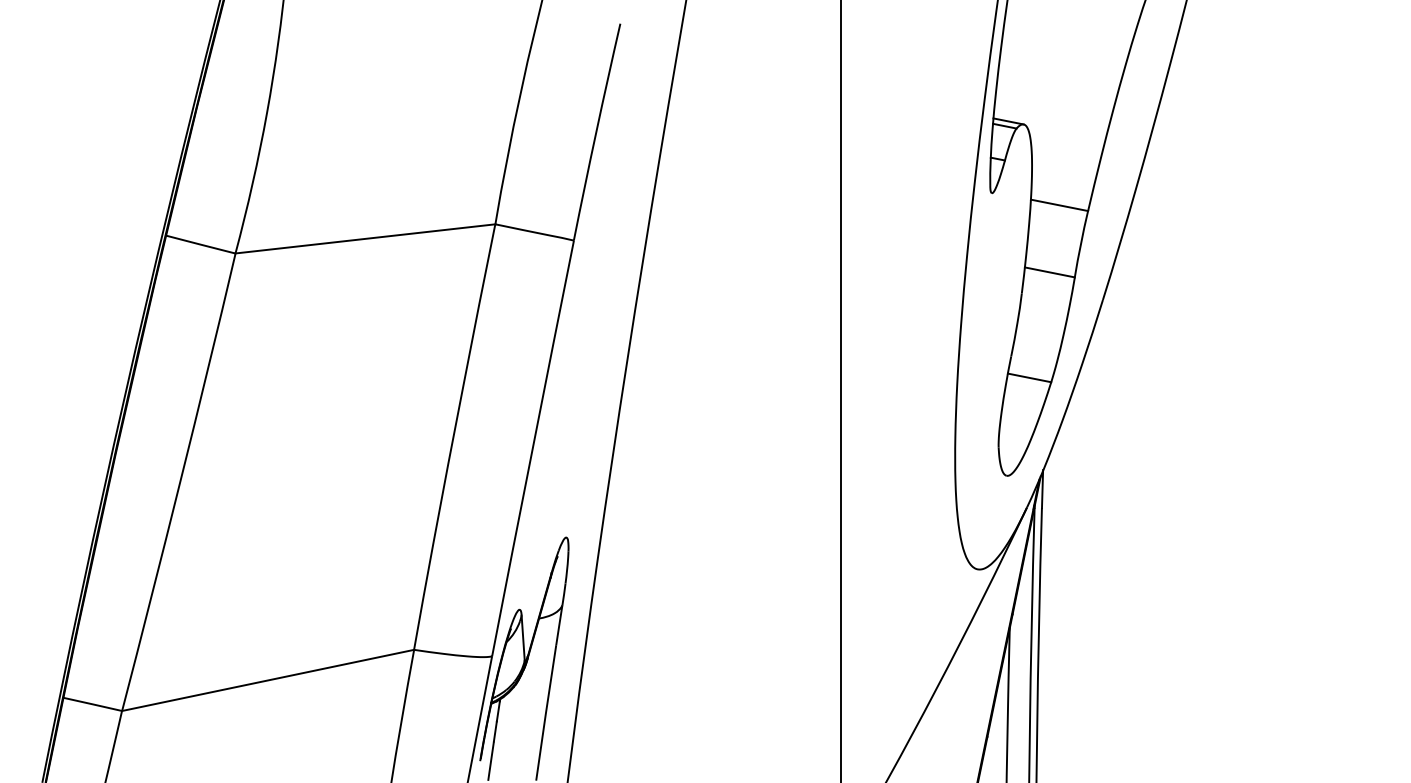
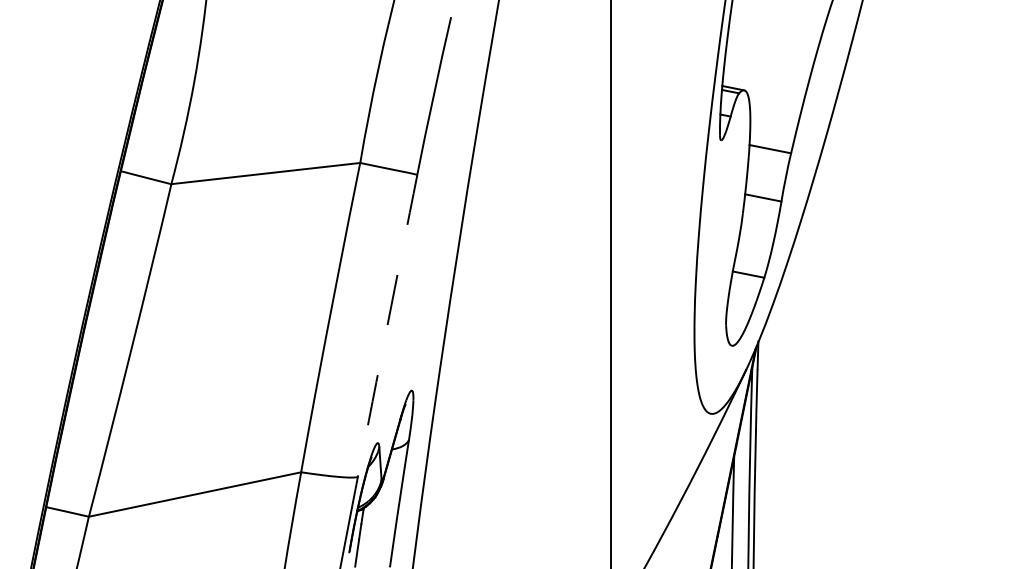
arc: (532, 448) -> (387, 325), solid -> dashed

